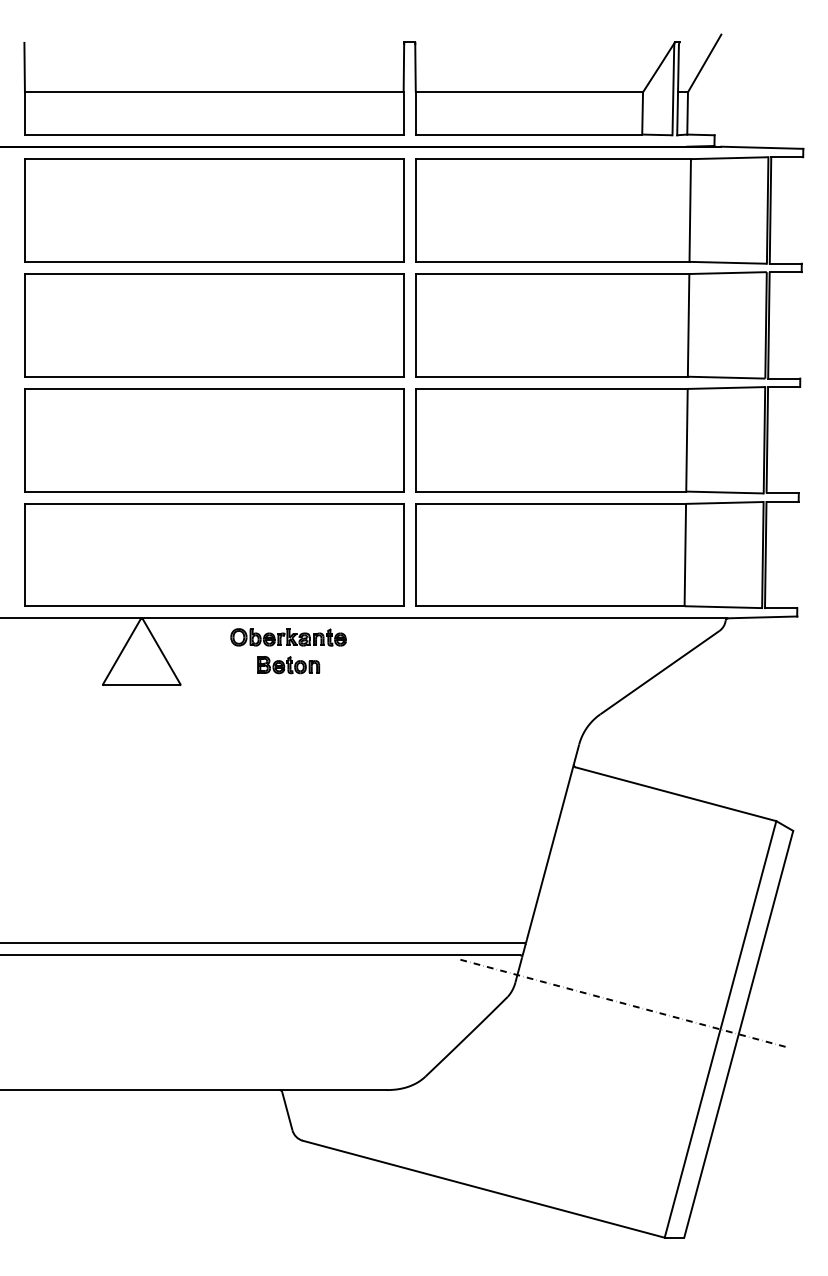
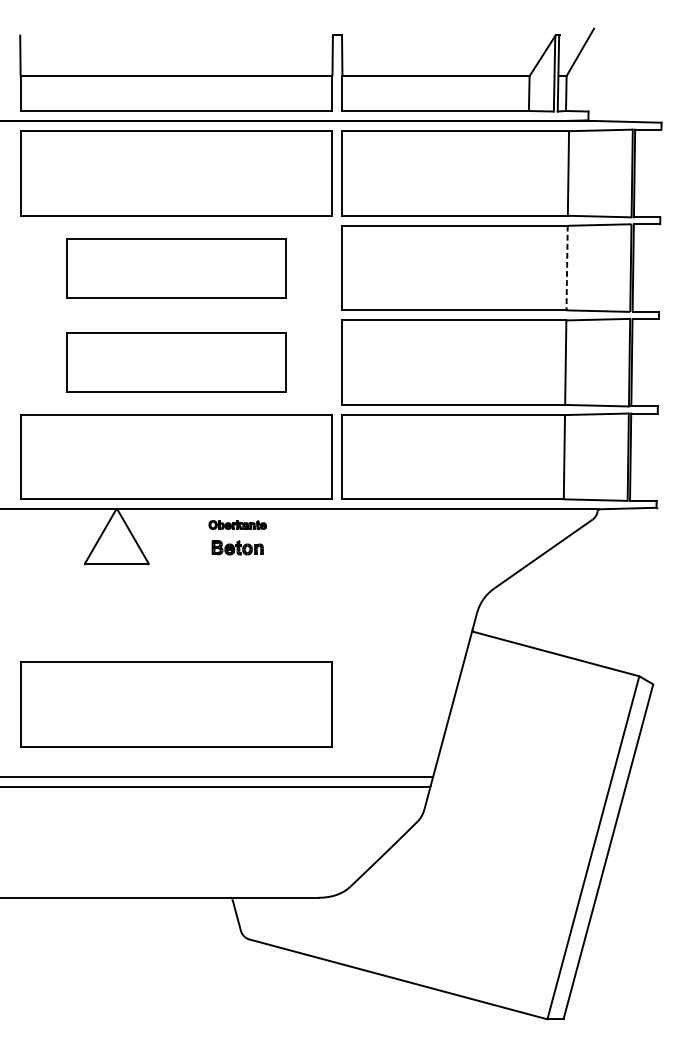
part: (214, 325) -> (176, 268), size x0.7
line: (688, 325) -> (567, 268), solid -> dashed
part: (214, 440) -> (176, 362), size x0.7
part: (288, 637) -> (237, 525), size x0.6
part: (214, 855) -> (176, 704), added
line: (622, 1002) -> (512, 825), removed

